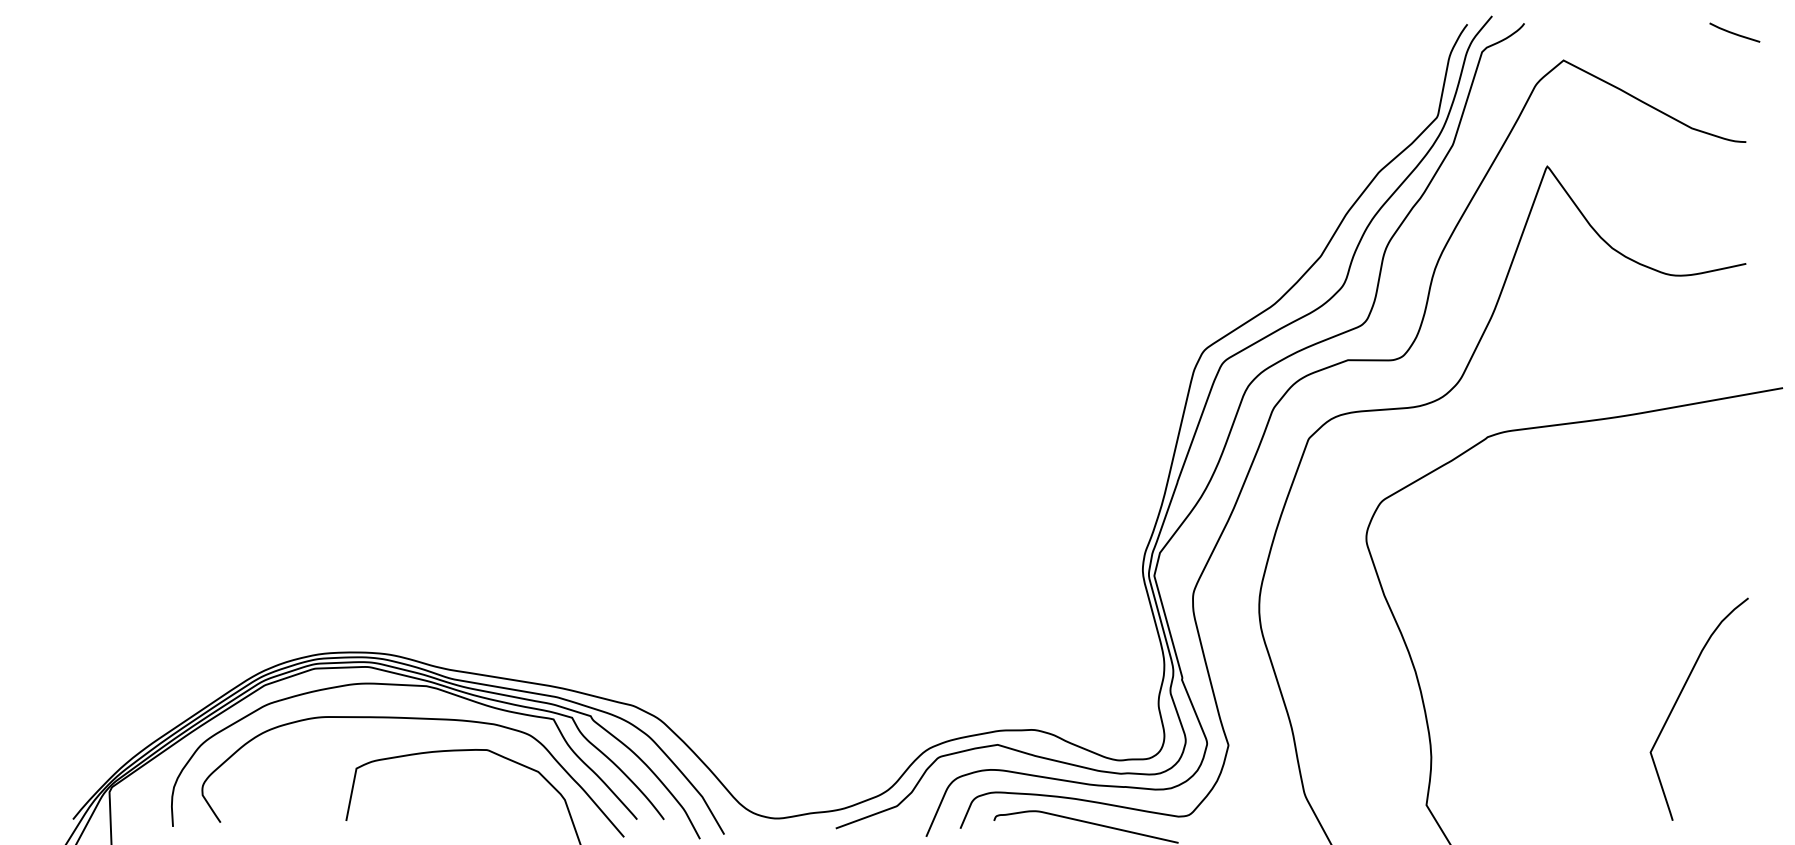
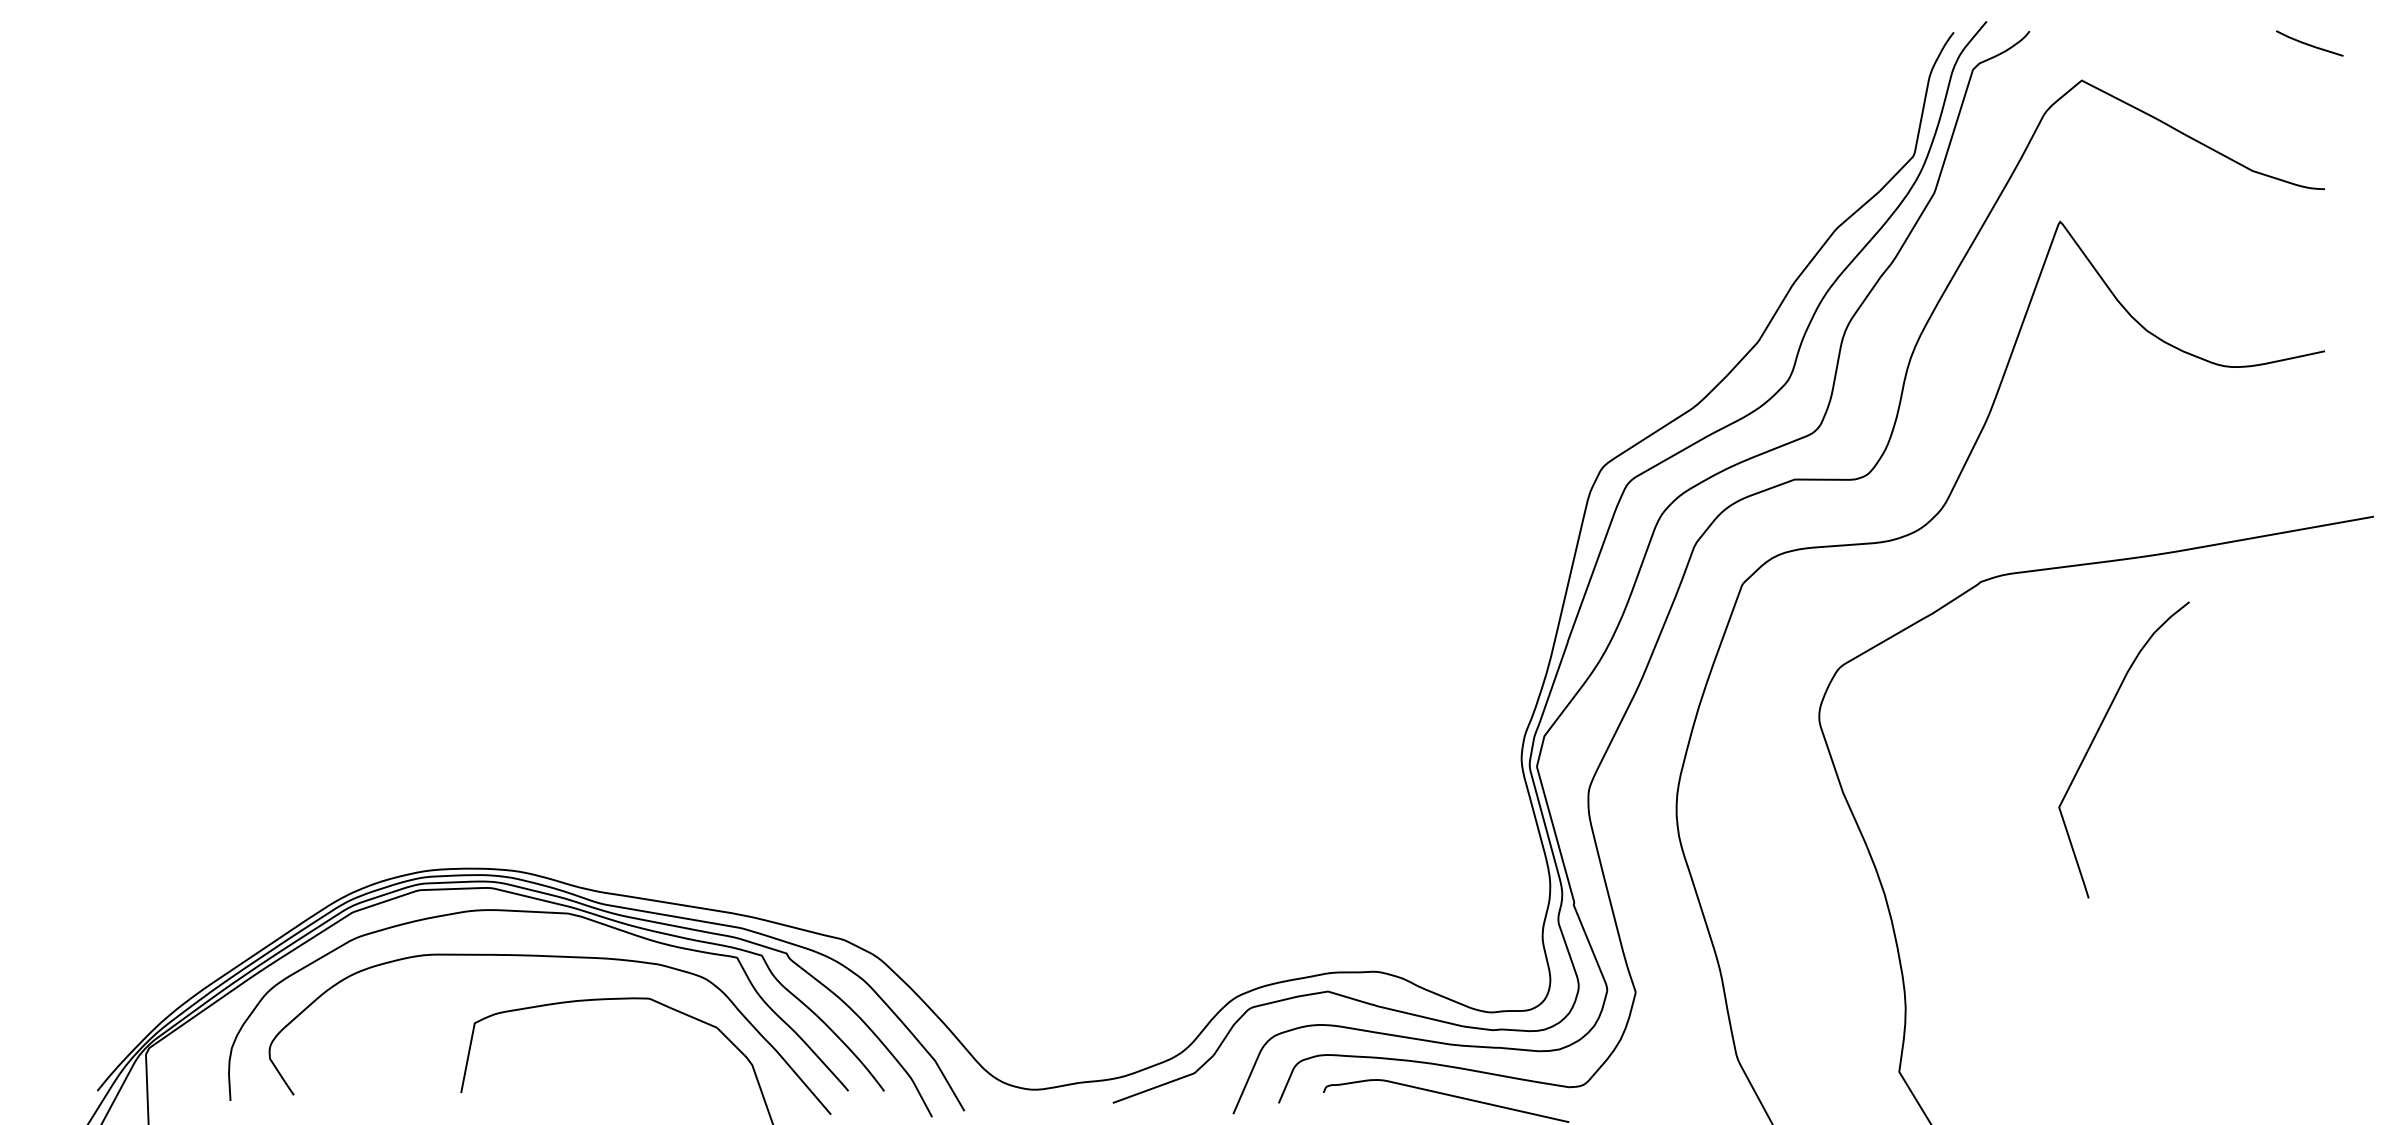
curve: (1678, 699) -> (2096, 736), moved

